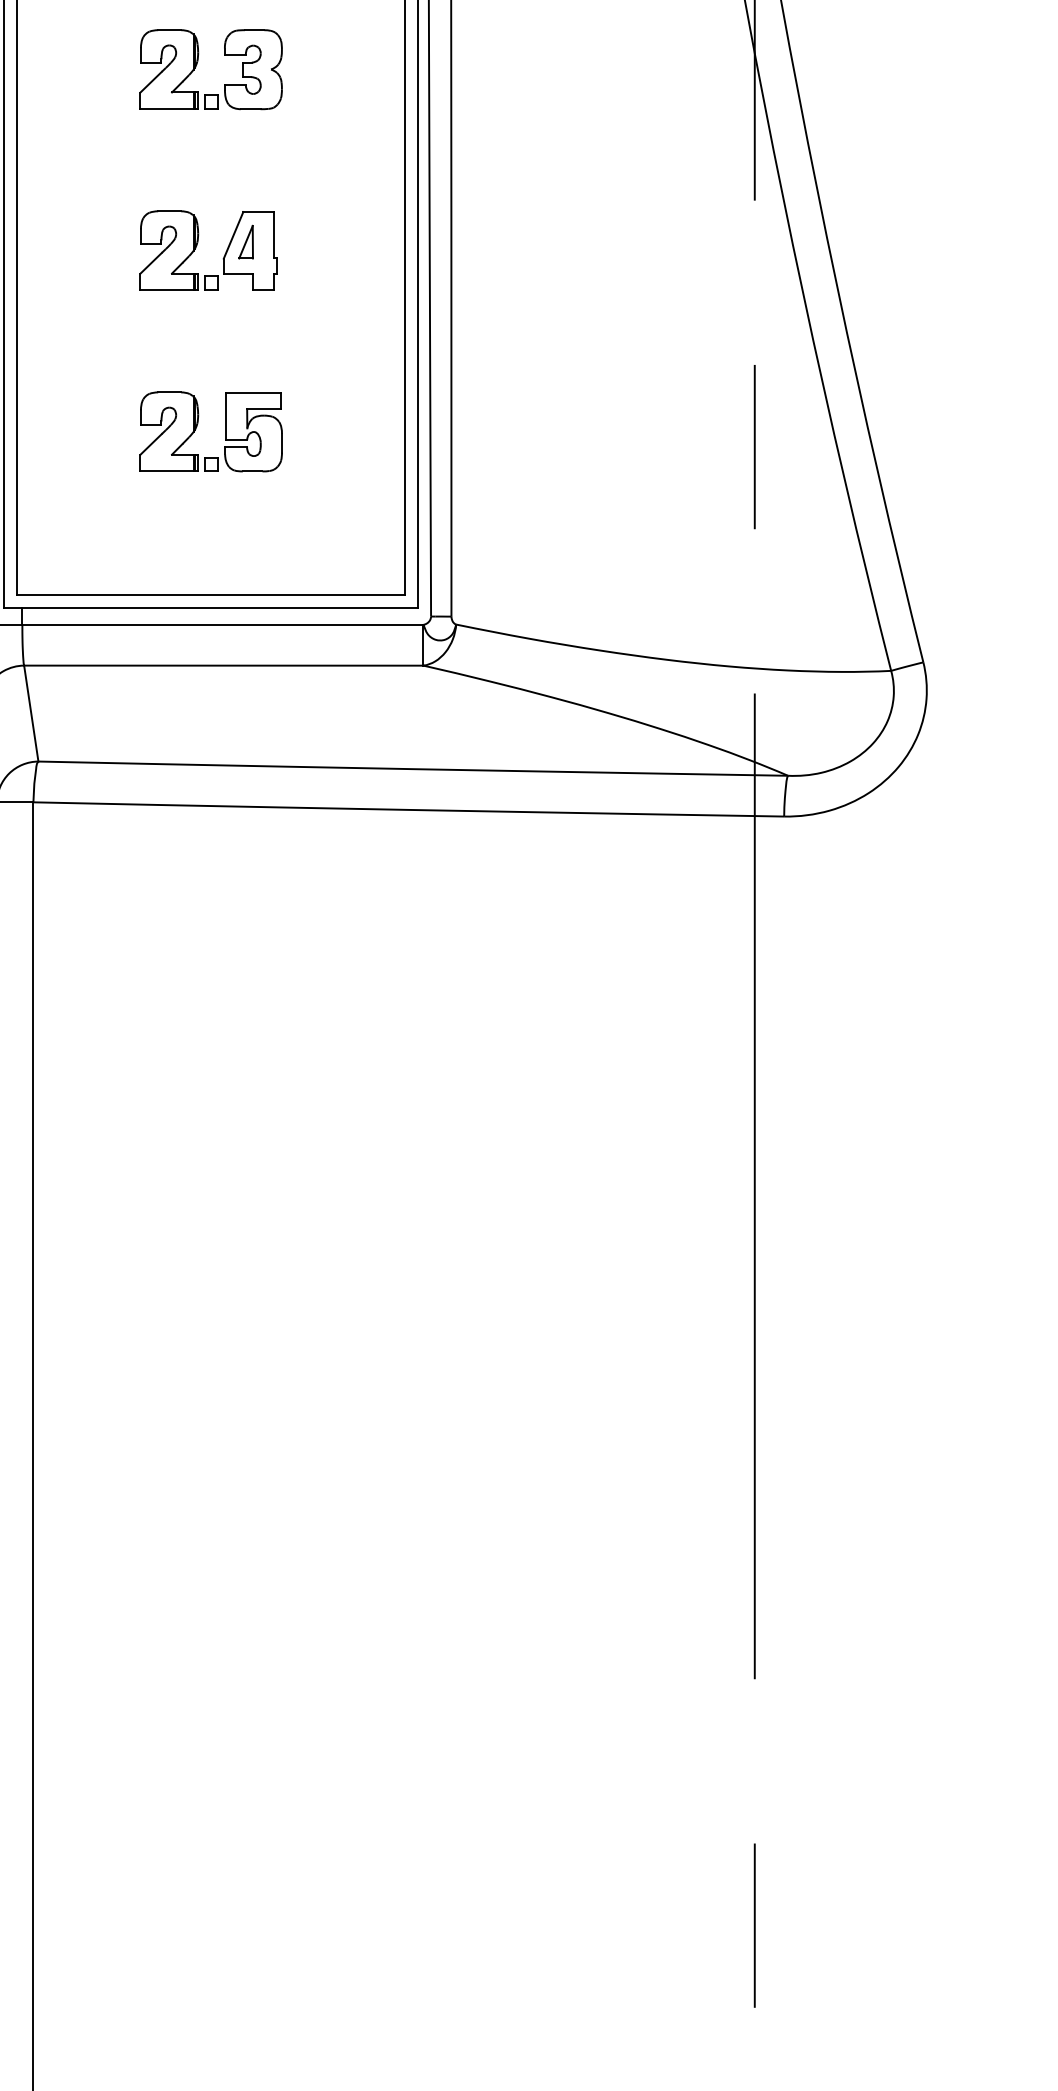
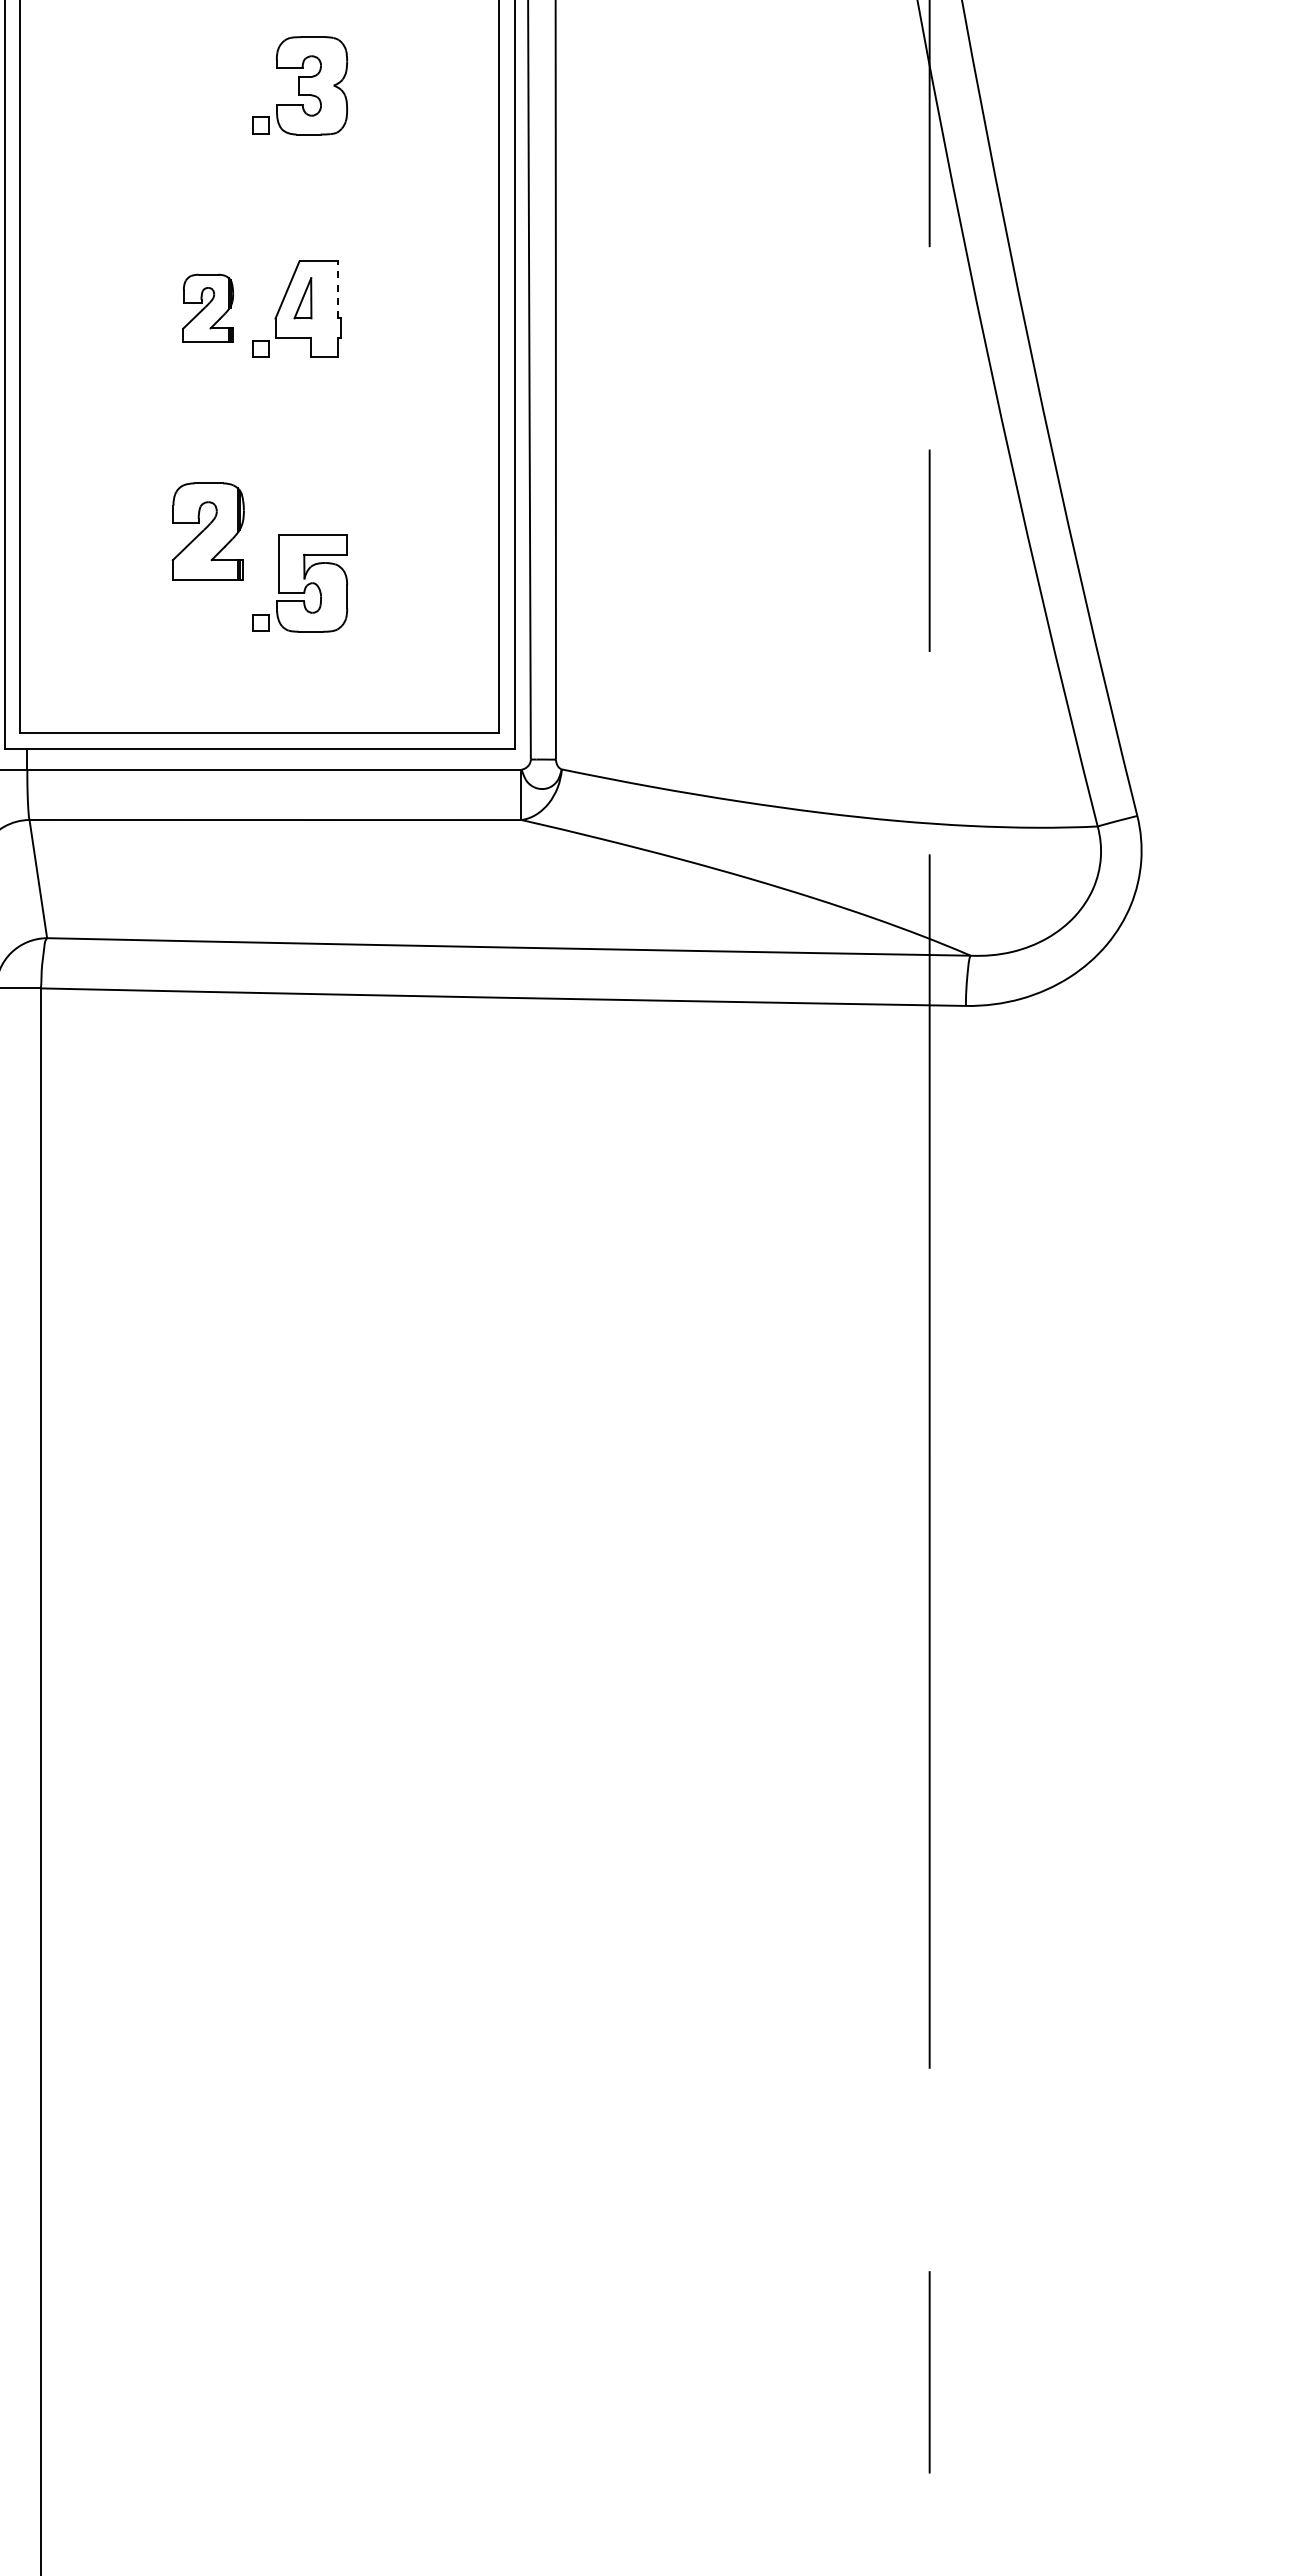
part: (168, 69) -> (207, 85), removed
line: (274, 235) -> (337, 289), solid -> dashed
part: (168, 250) -> (207, 308), size x0.7
part: (244, 432) -> (300, 583), moved

